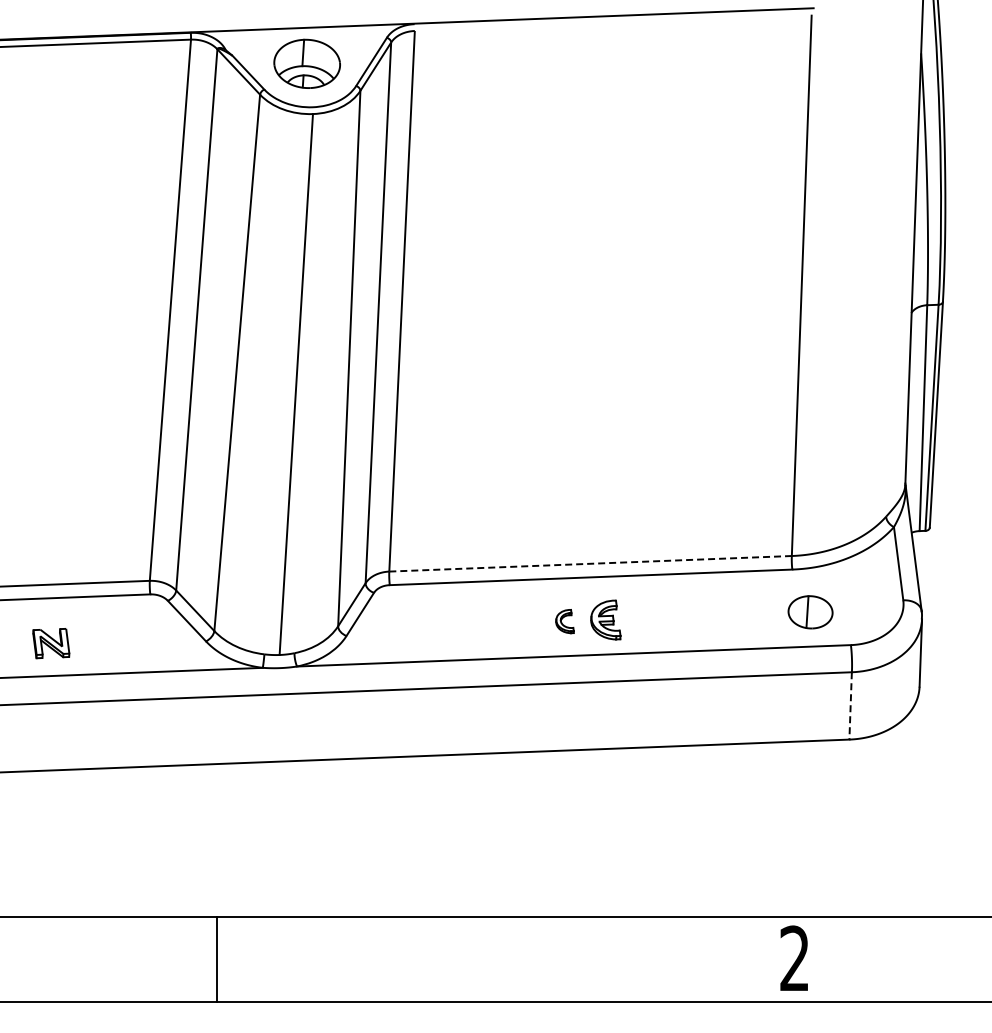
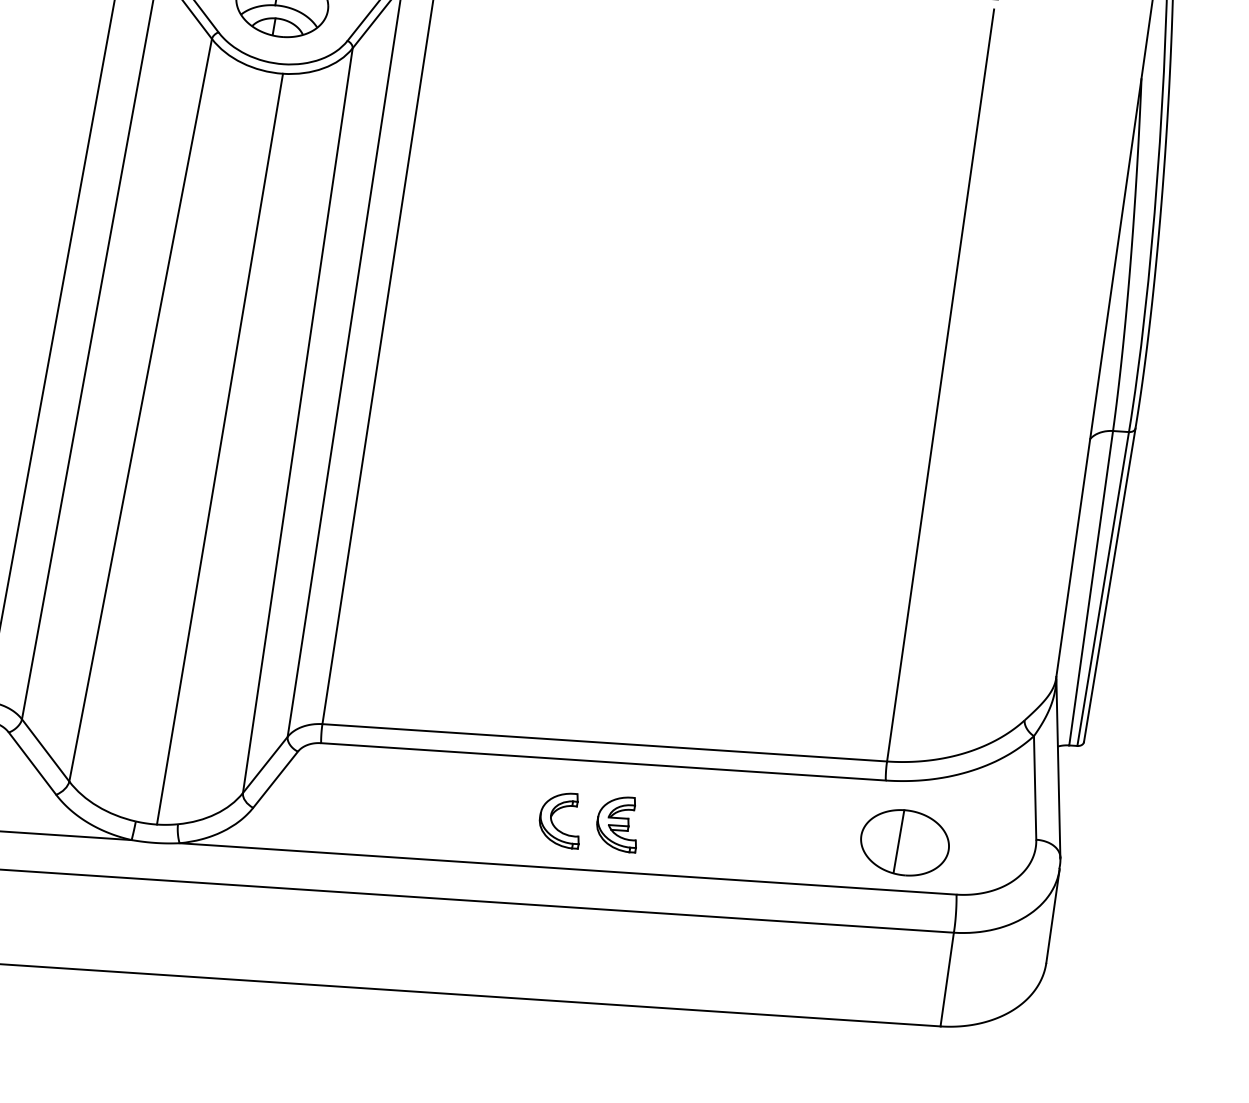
line: (591, 563) -> (606, 742), dashed -> solid
part: (810, 612) -> (904, 843), size x1.43
part: (564, 621) -> (559, 819), size x1.67
line: (850, 705) -> (947, 978), dashed -> solid

